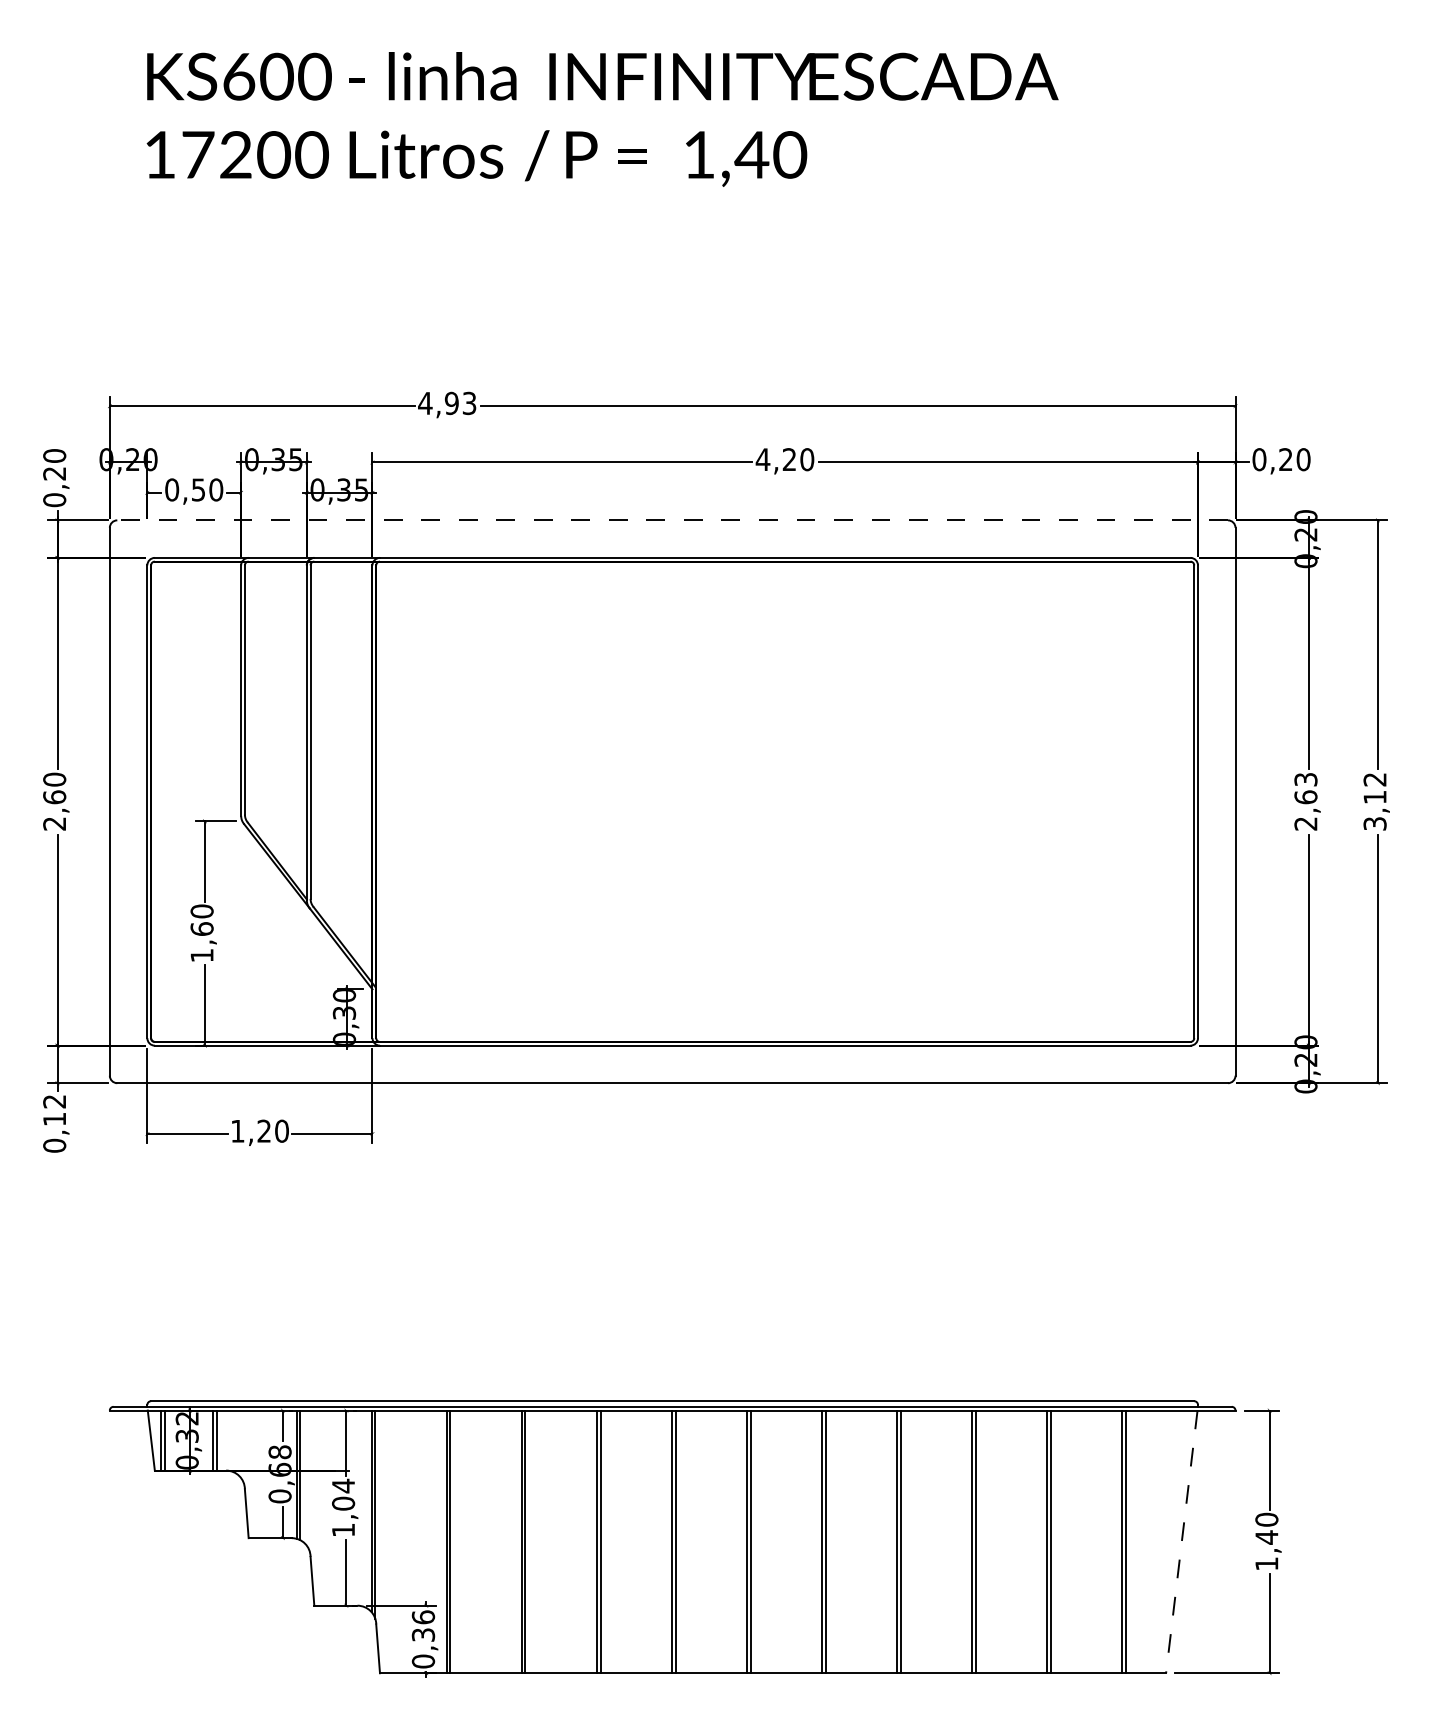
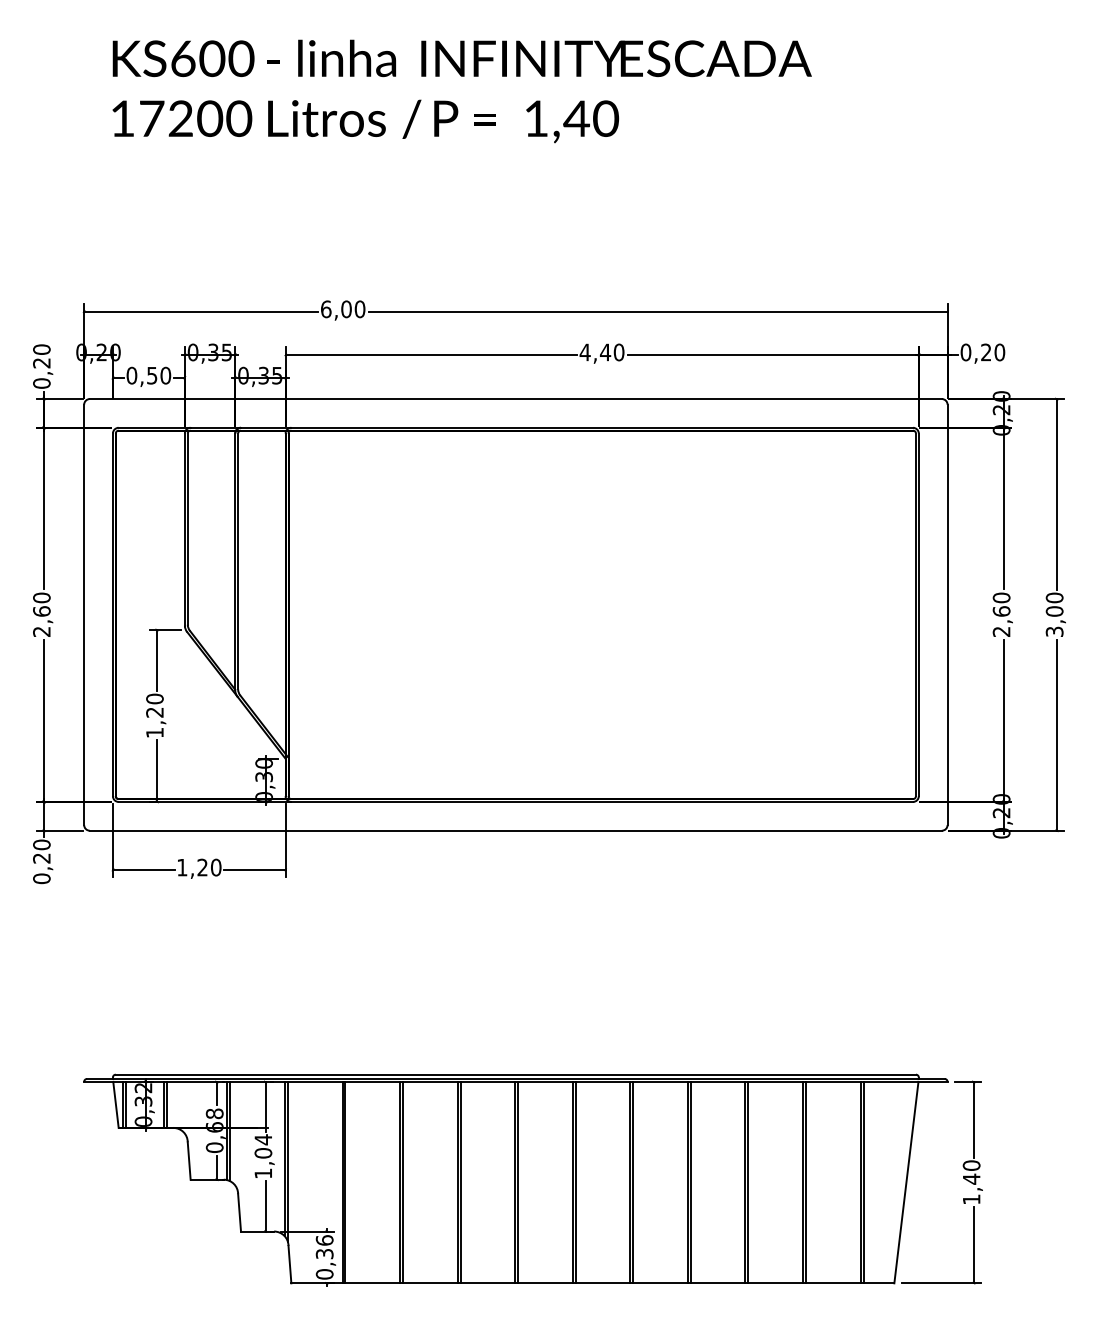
text: (446, 403) -> (342, 309), 4,93 -> 6,00
text: (789, 459) -> (605, 352), 4,20 -> 4,40
line: (672, 520) -> (515, 399), dashed -> solid
text: (1305, 779) -> (1001, 597), 2,63 -> 2,60
text: (1374, 788) -> (1054, 604), 3,12 -> 3,00
text: (201, 929) -> (154, 712), 1,60 -> 1,20
text: (54, 1110) -> (41, 851), 0,12 -> 0,20
line: (1181, 1543) -> (906, 1183), dashed -> solid

